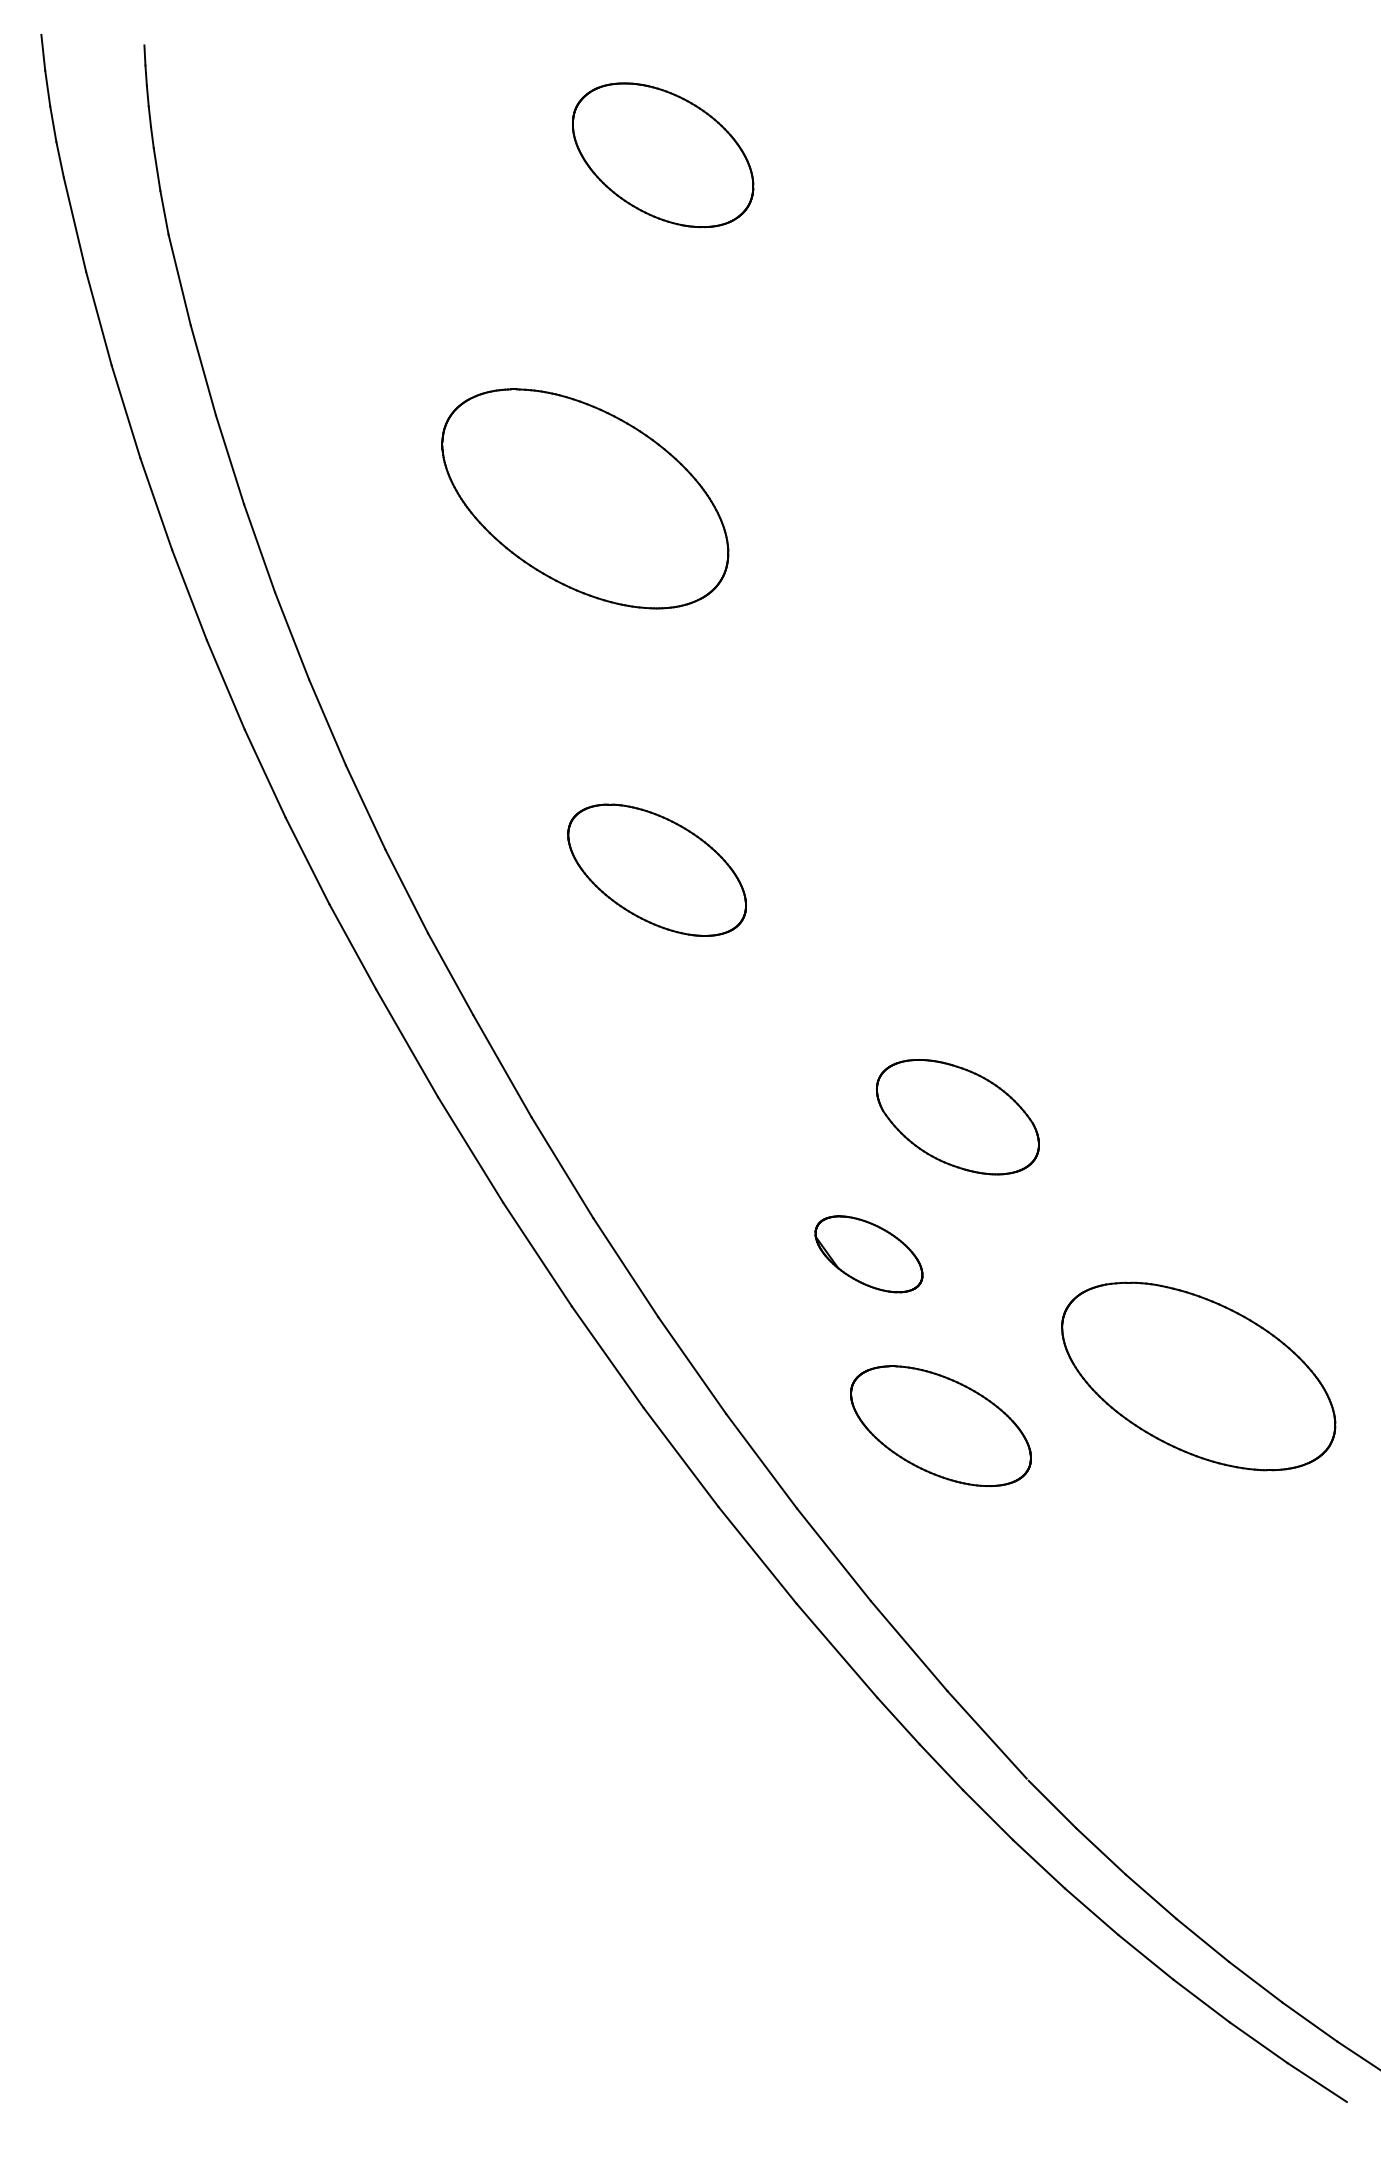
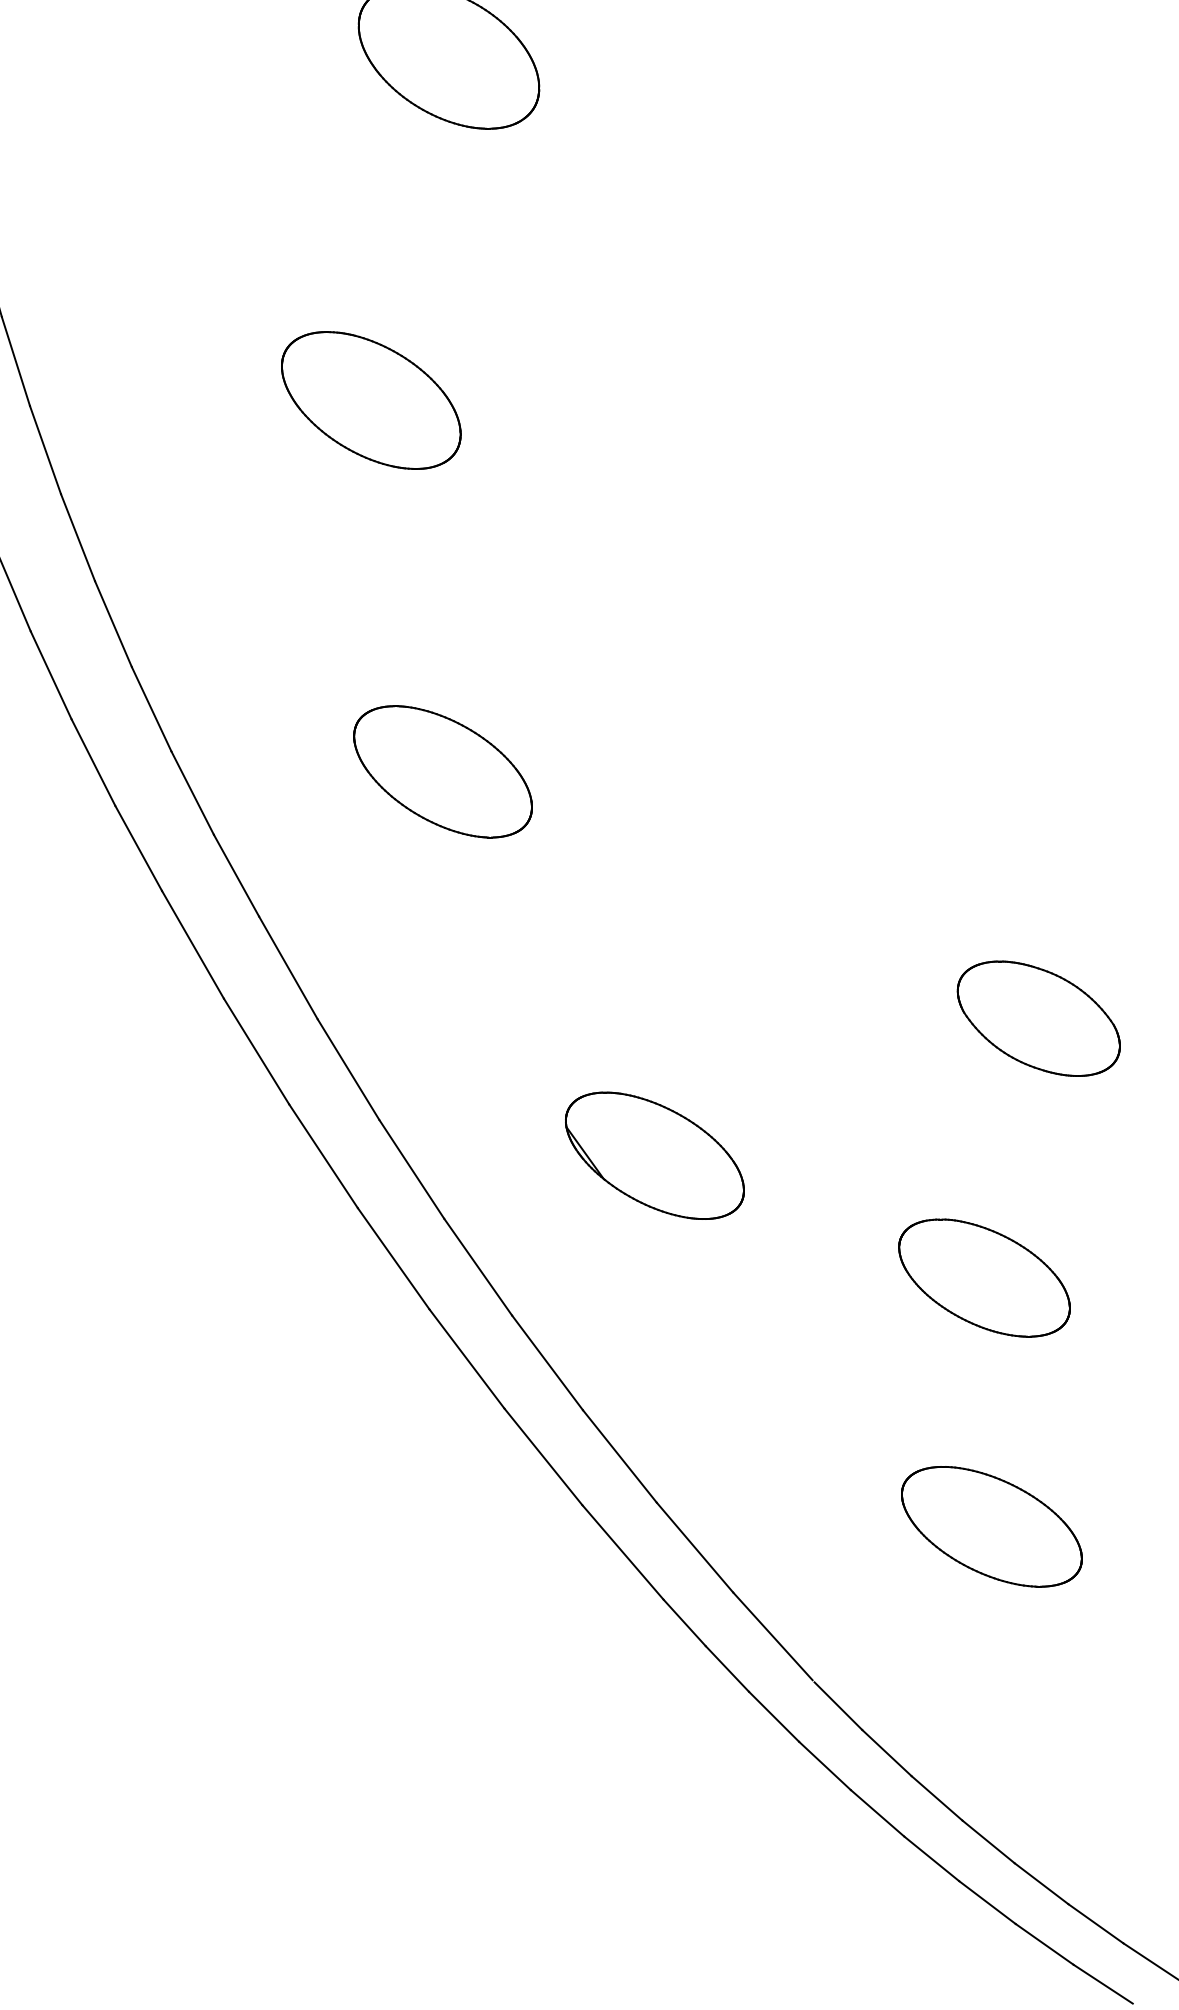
part: (585, 498) -> (371, 400), size x0.62
part: (957, 1117) -> (1038, 1019), moved
part: (868, 1254) -> (654, 1156), size x1.67
part: (1198, 1376) -> (984, 1278), size x0.62
part: (940, 1425) -> (991, 1526), moved

